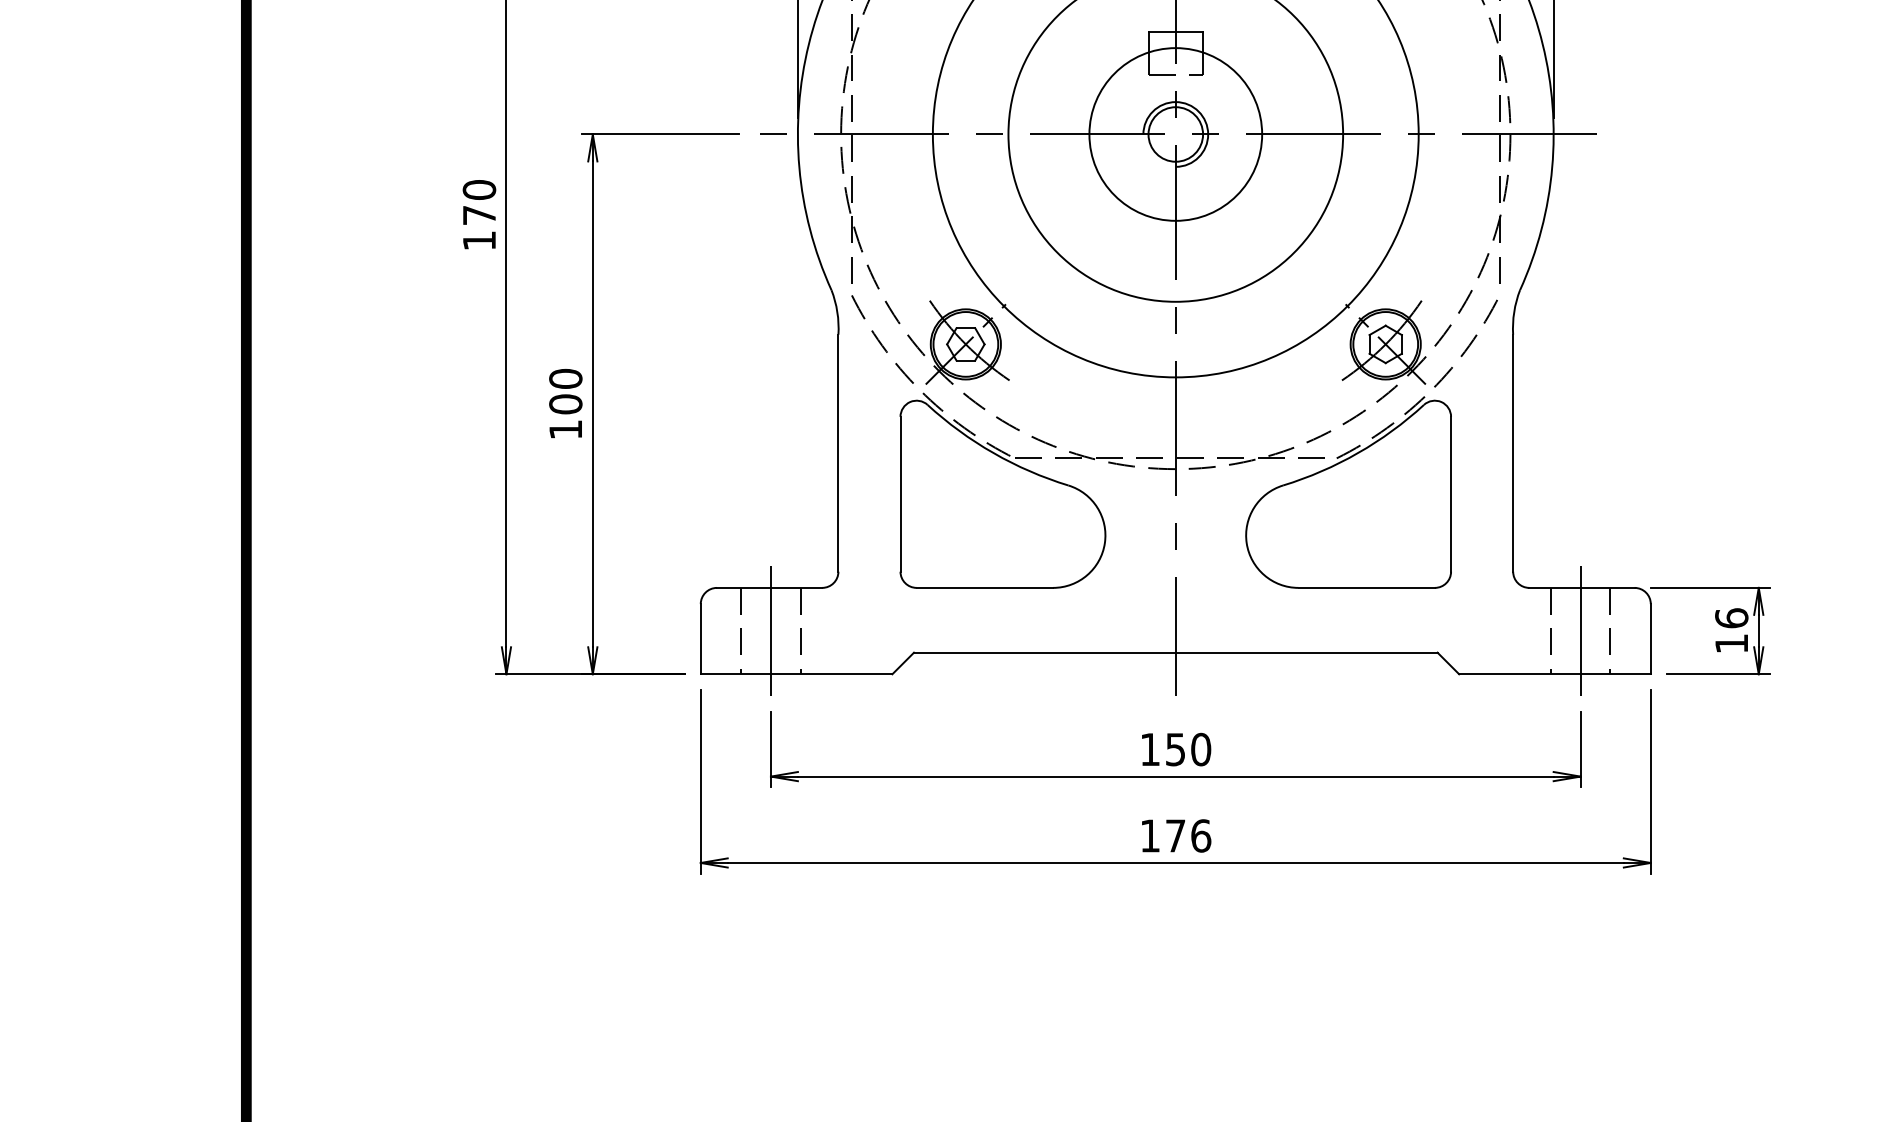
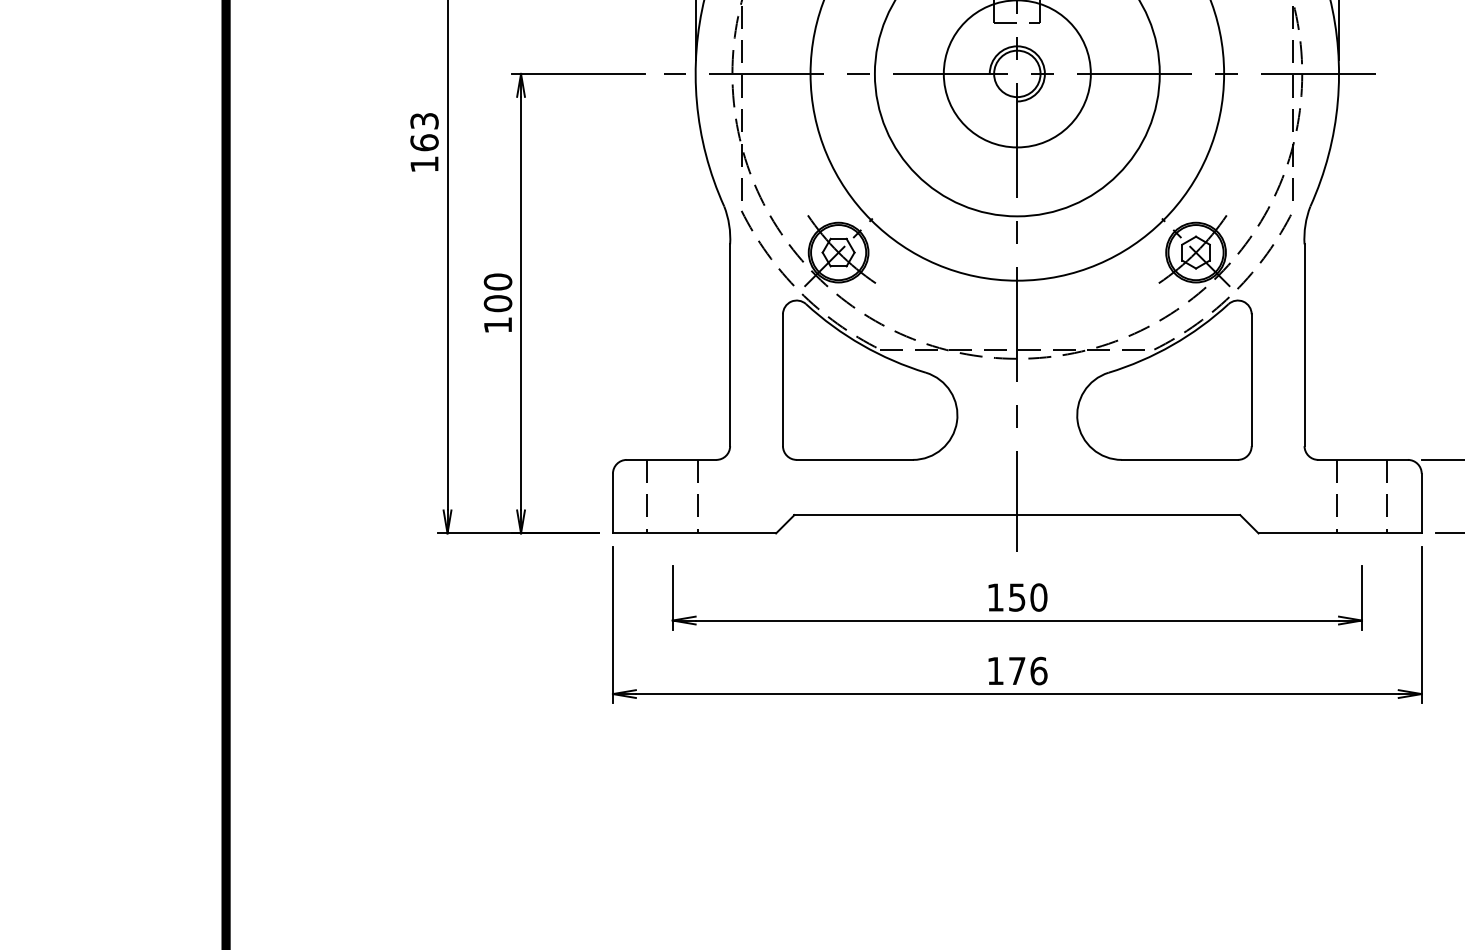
text: (479, 202) -> (424, 131), 170 -> 163
line: (770, 630) -> (672, 496), removed
line: (1580, 630) -> (1361, 496), removed

